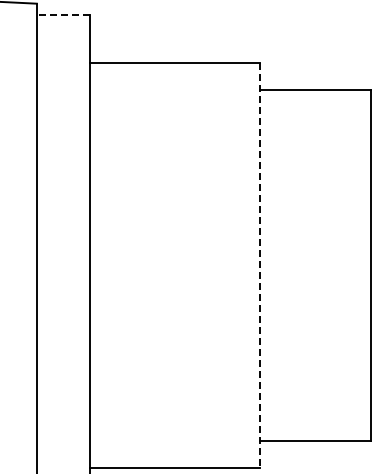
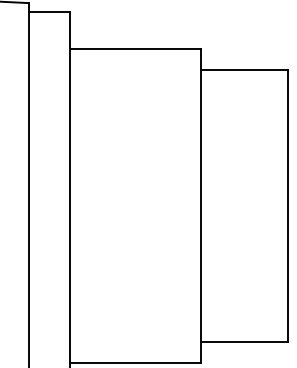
line: (63, 14) -> (49, 11), dashed -> solid
line: (259, 266) -> (201, 206), dashed -> solid

